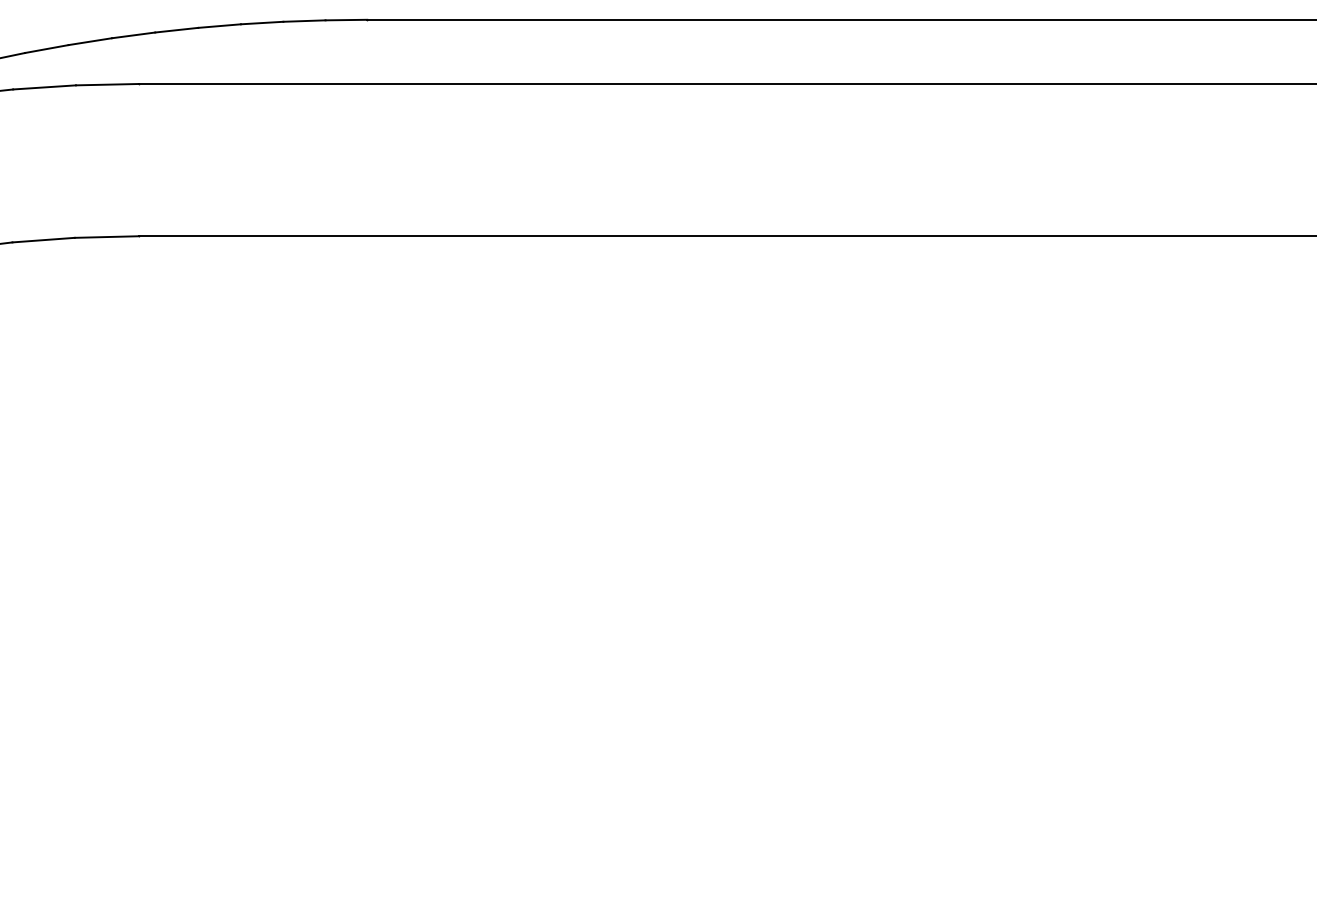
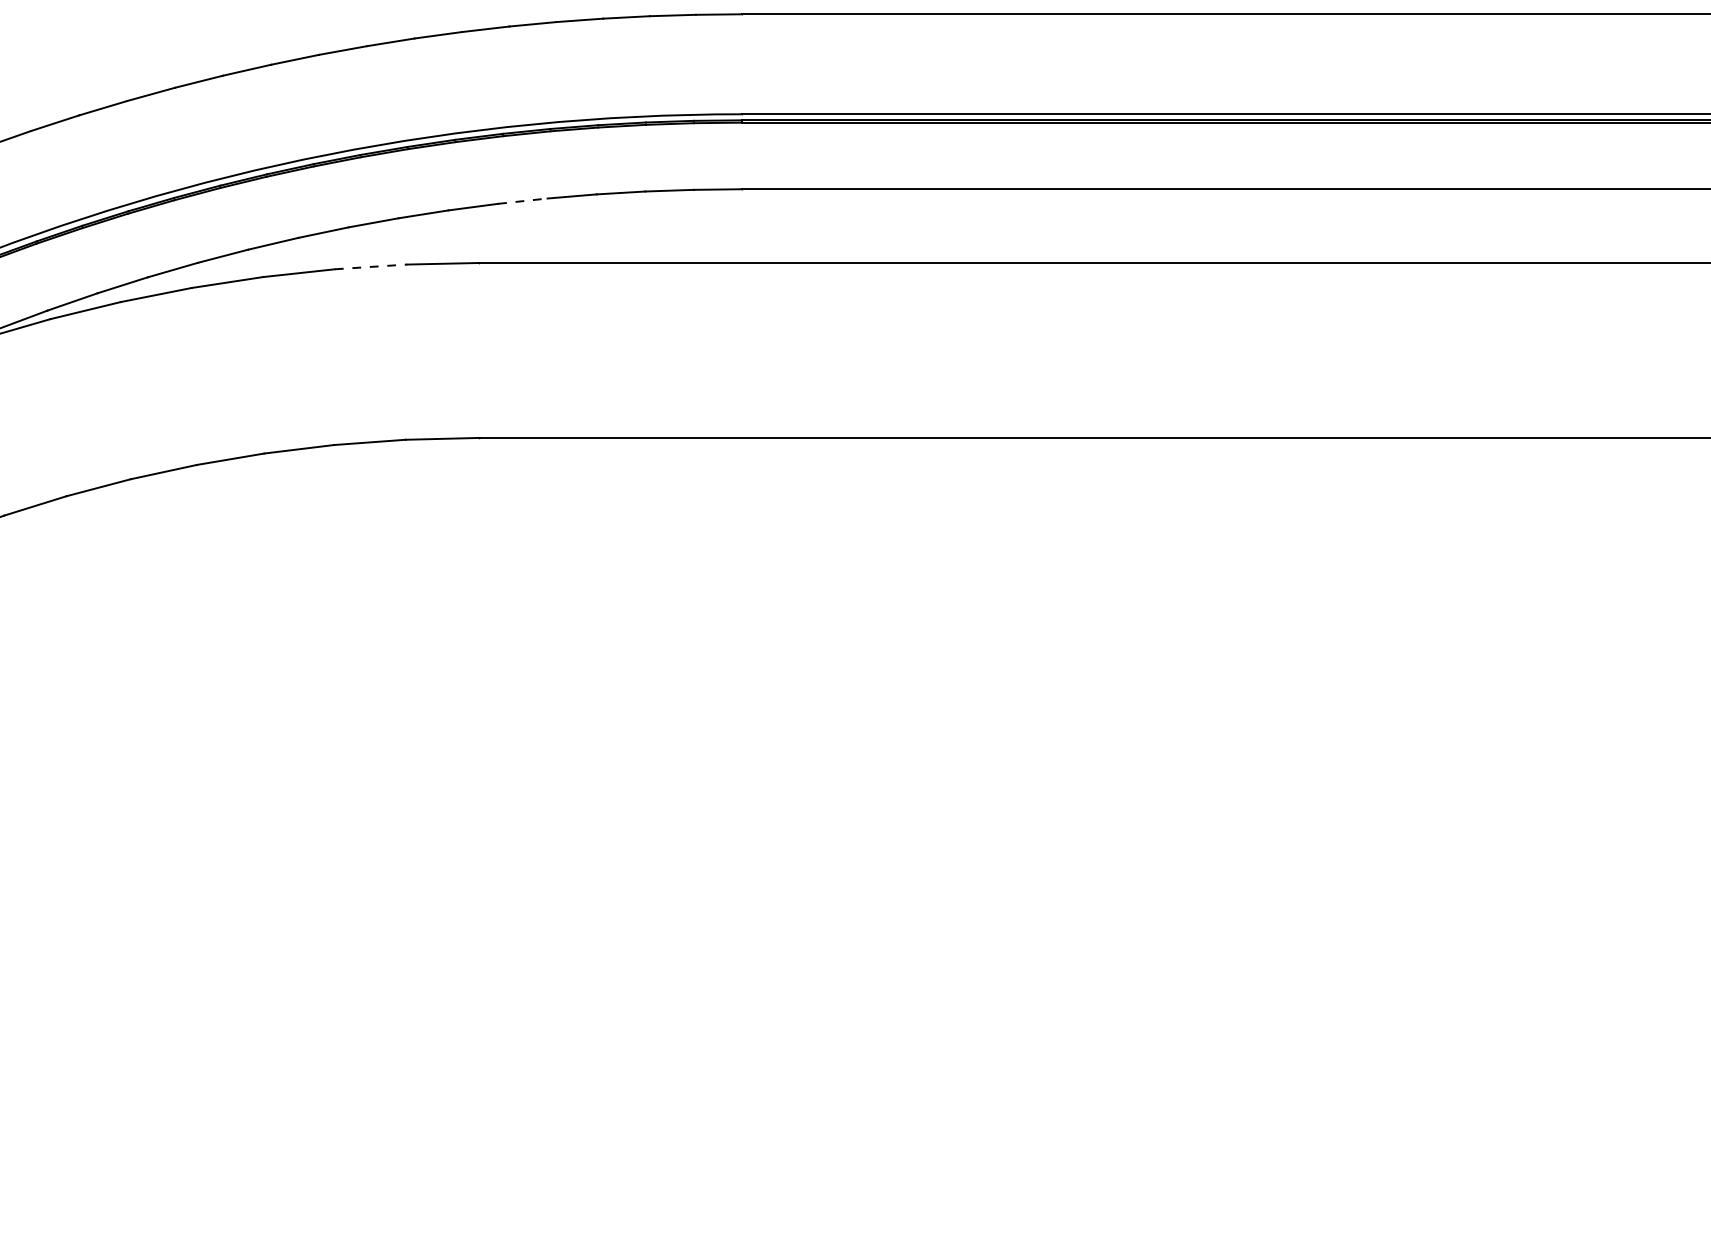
line: (176, 30) -> (522, 201), solid -> dashed
line: (45, 87) -> (371, 266), solid -> dashed

